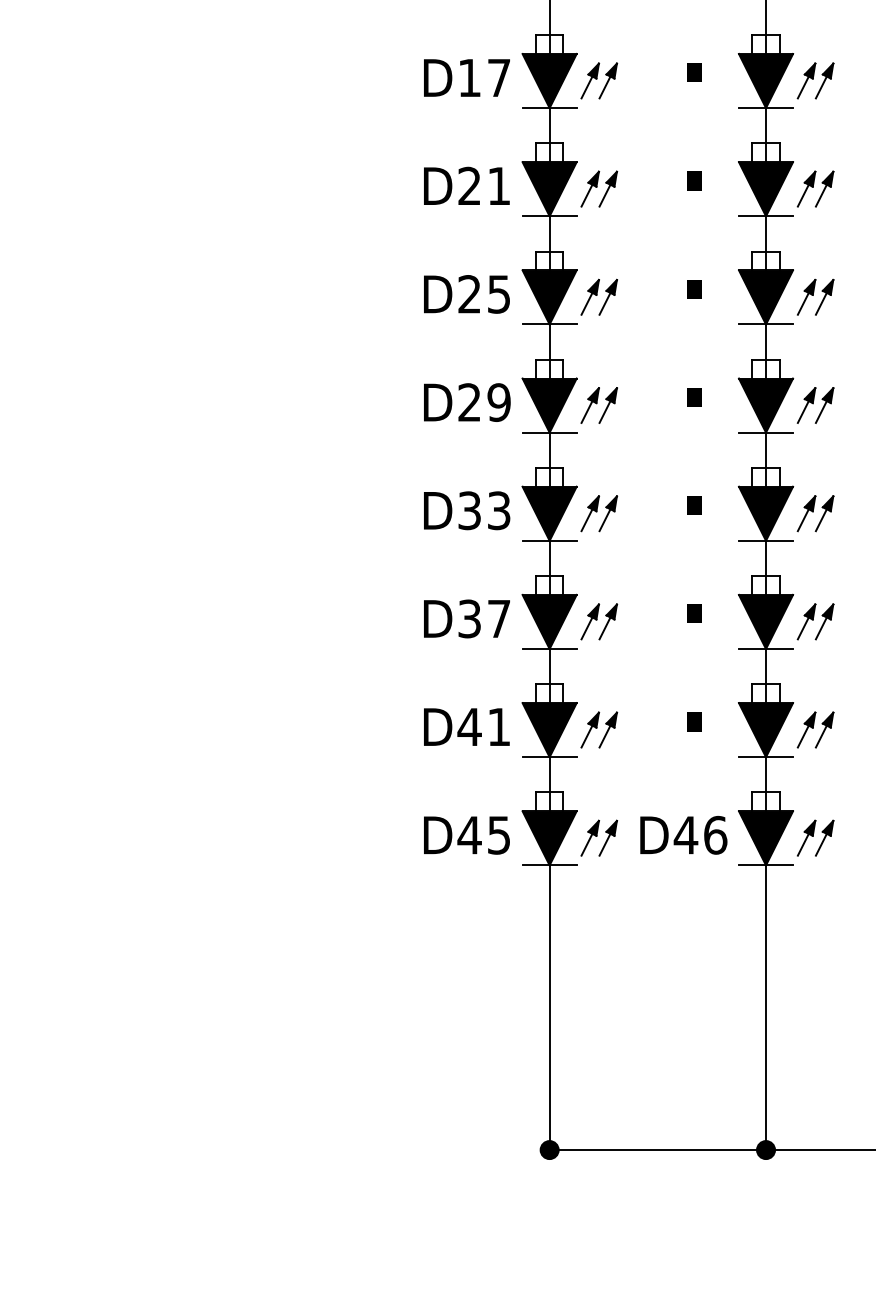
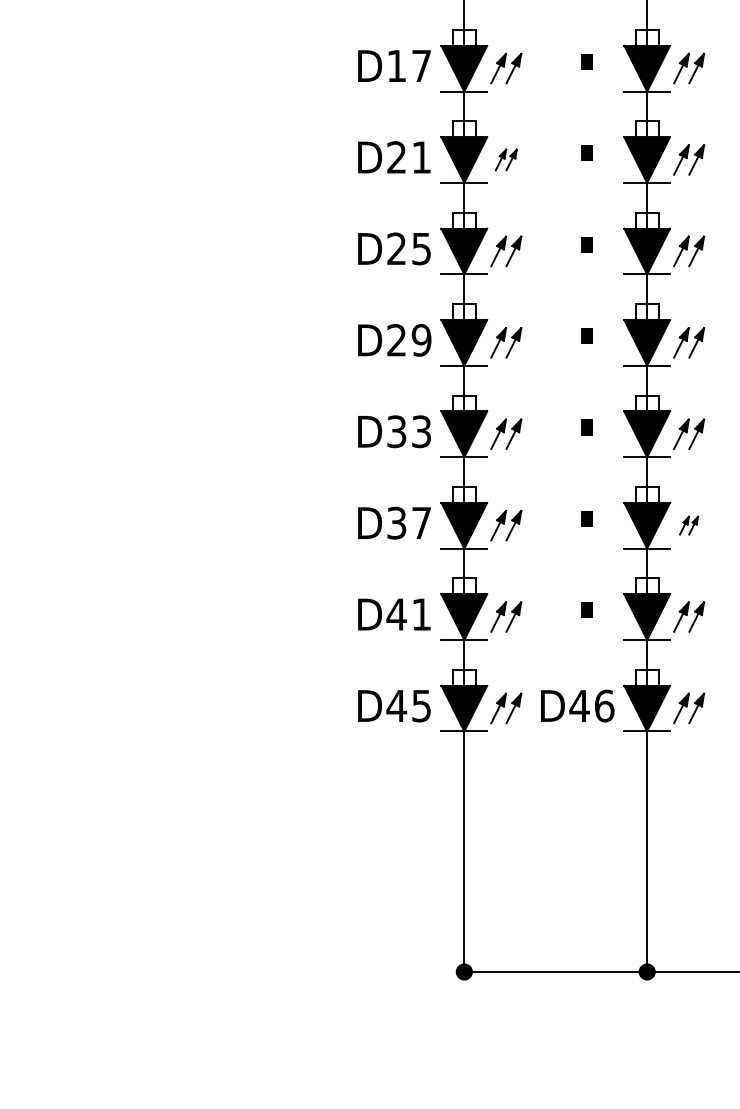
part: (599, 188) -> (506, 159), size x0.7
part: (815, 621) -> (688, 525), size x0.6

